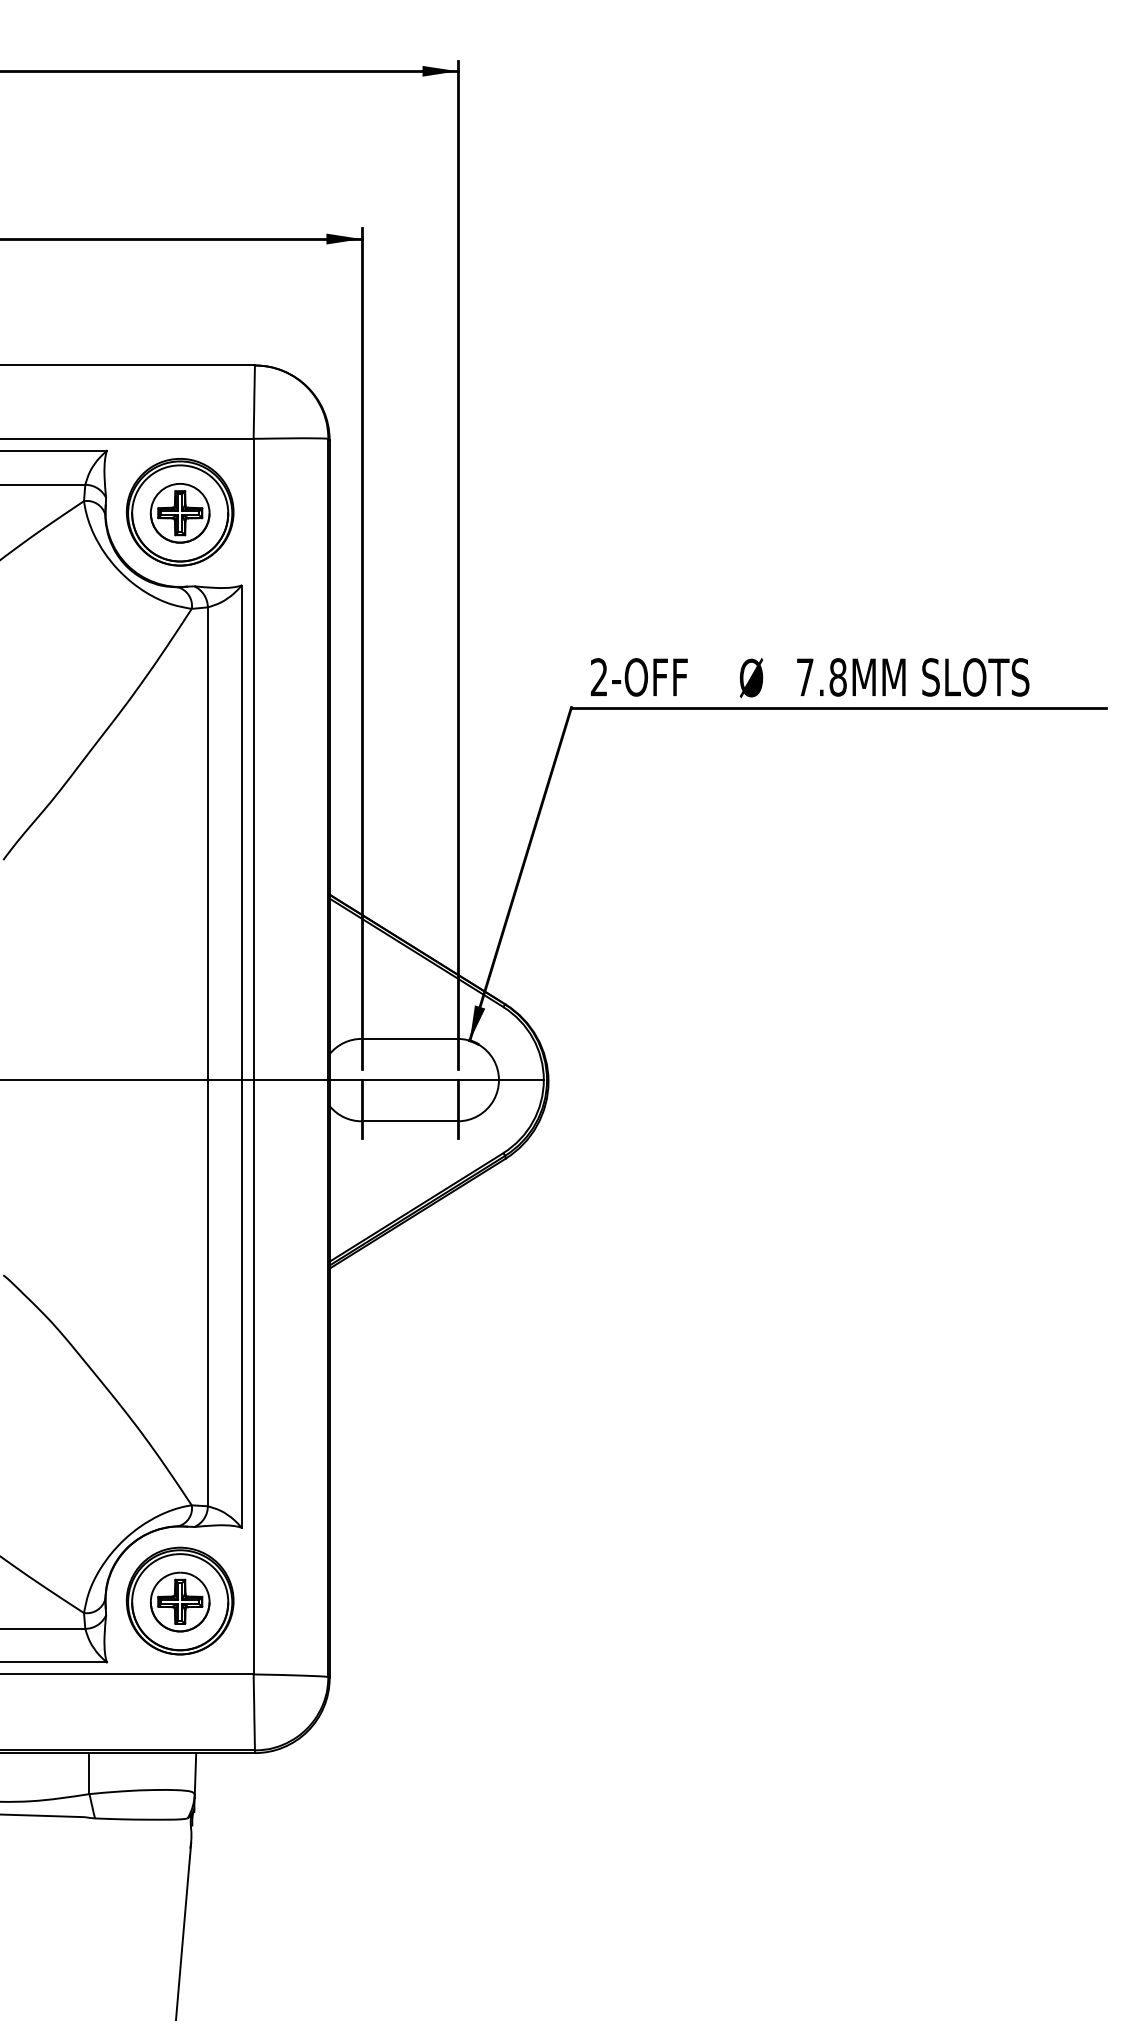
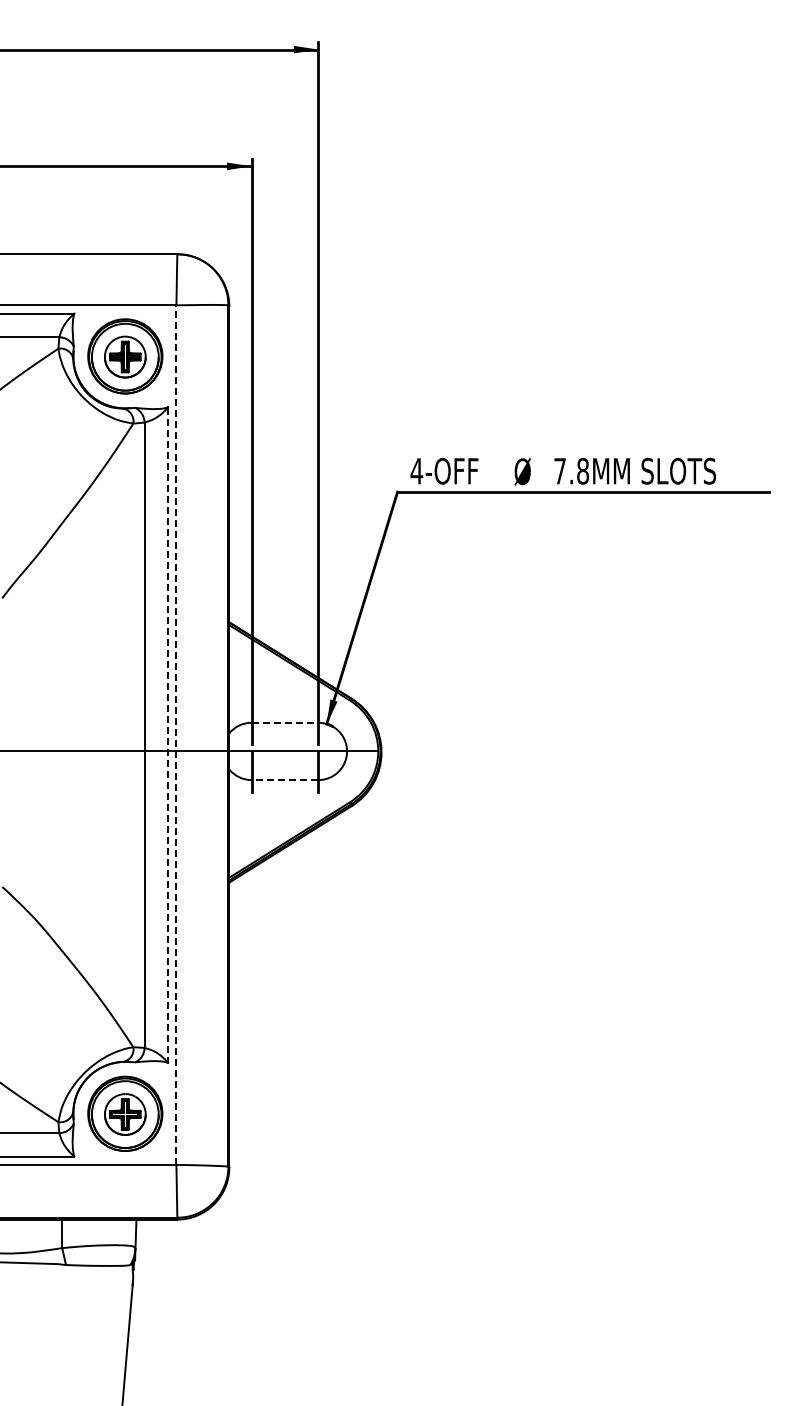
text: (598, 676) -> (416, 470), 2-OFF -> 4-OFF
line: (410, 1038) -> (285, 722), solid -> dashed
line: (242, 1057) -> (168, 735), solid -> dashed
line: (253, 1057) -> (176, 735), solid -> dashed
line: (409, 1121) -> (284, 780), solid -> dashed

